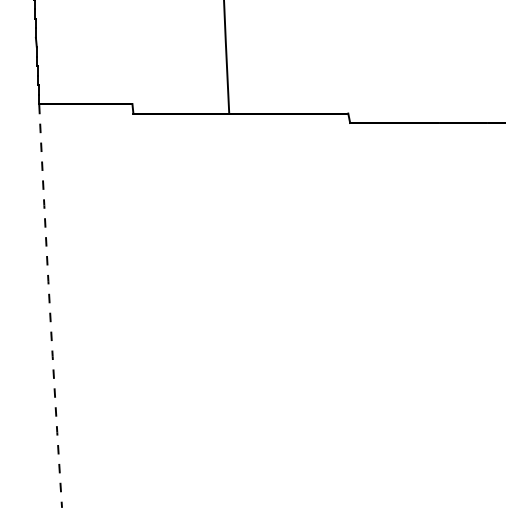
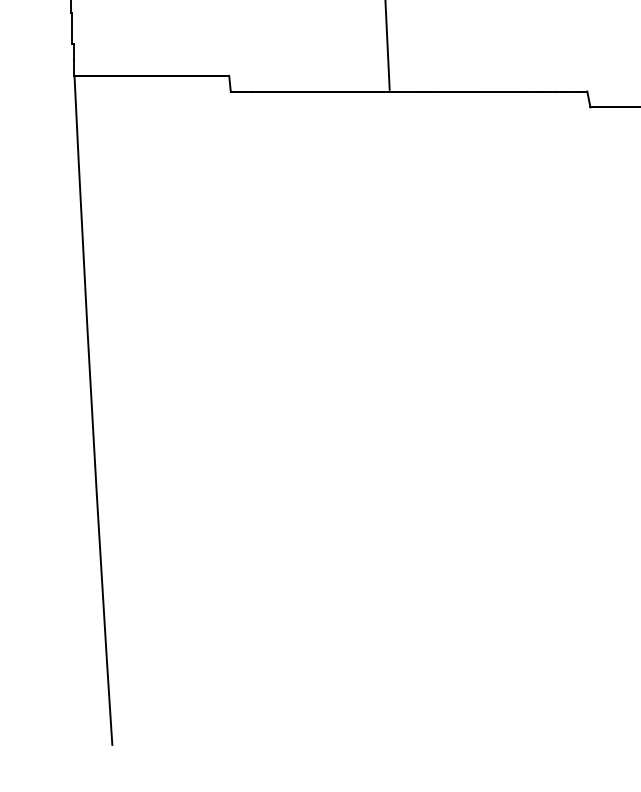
arc: (49, 306) -> (91, 411), dashed -> solid

